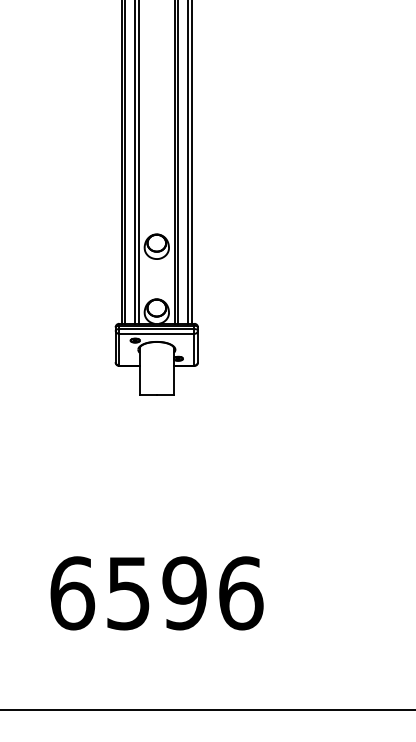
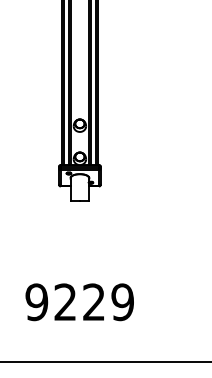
text: (155, 593) -> (79, 302), 6596 -> 9229

